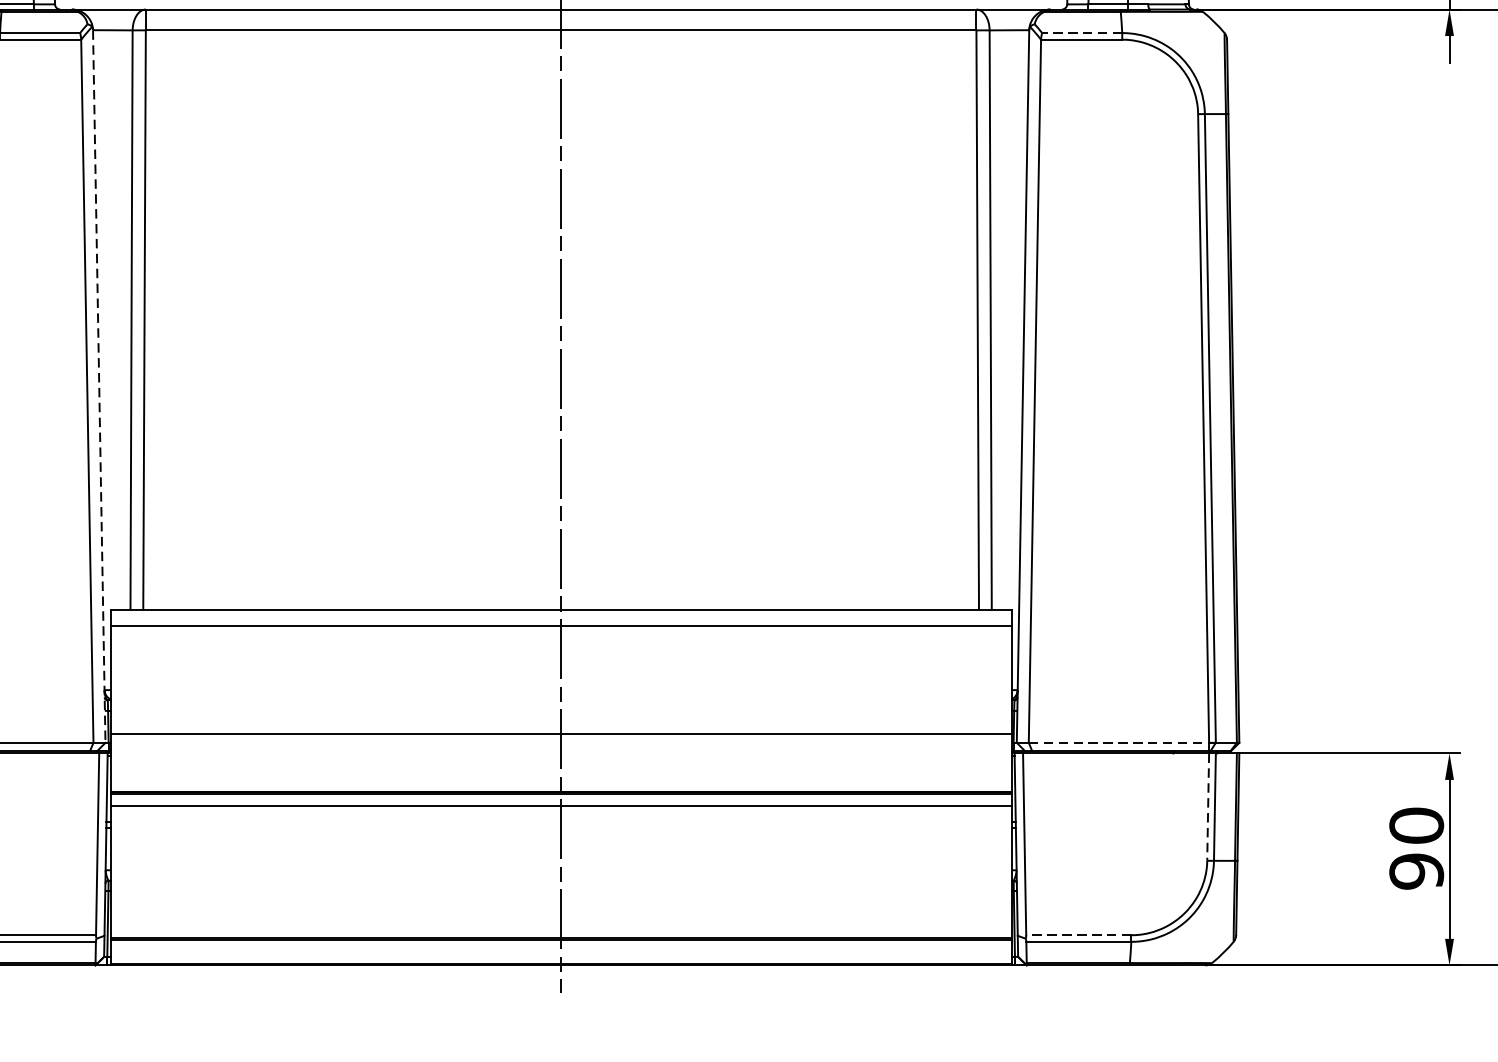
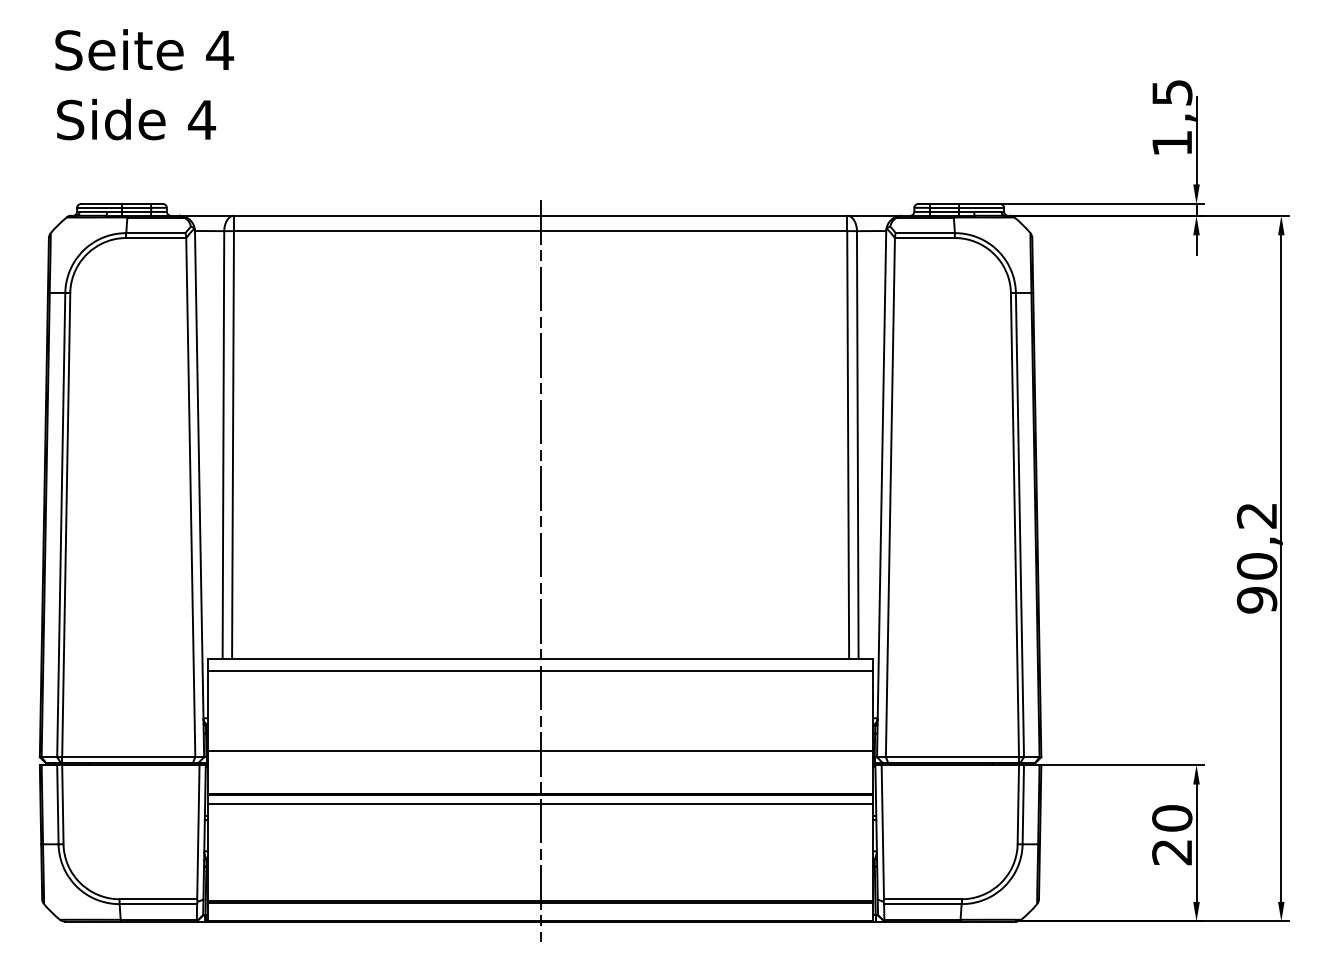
line: (1082, 33) -> (925, 233), dashed -> solid
line: (99, 387) -> (199, 494), dashed -> solid
line: (1119, 743) -> (952, 757), dashed -> solid
line: (1208, 806) -> (1018, 804), dashed -> solid
text: (1416, 871) -> (1172, 852), 90 -> 20
line: (1078, 935) -> (922, 899), dashed -> solid

